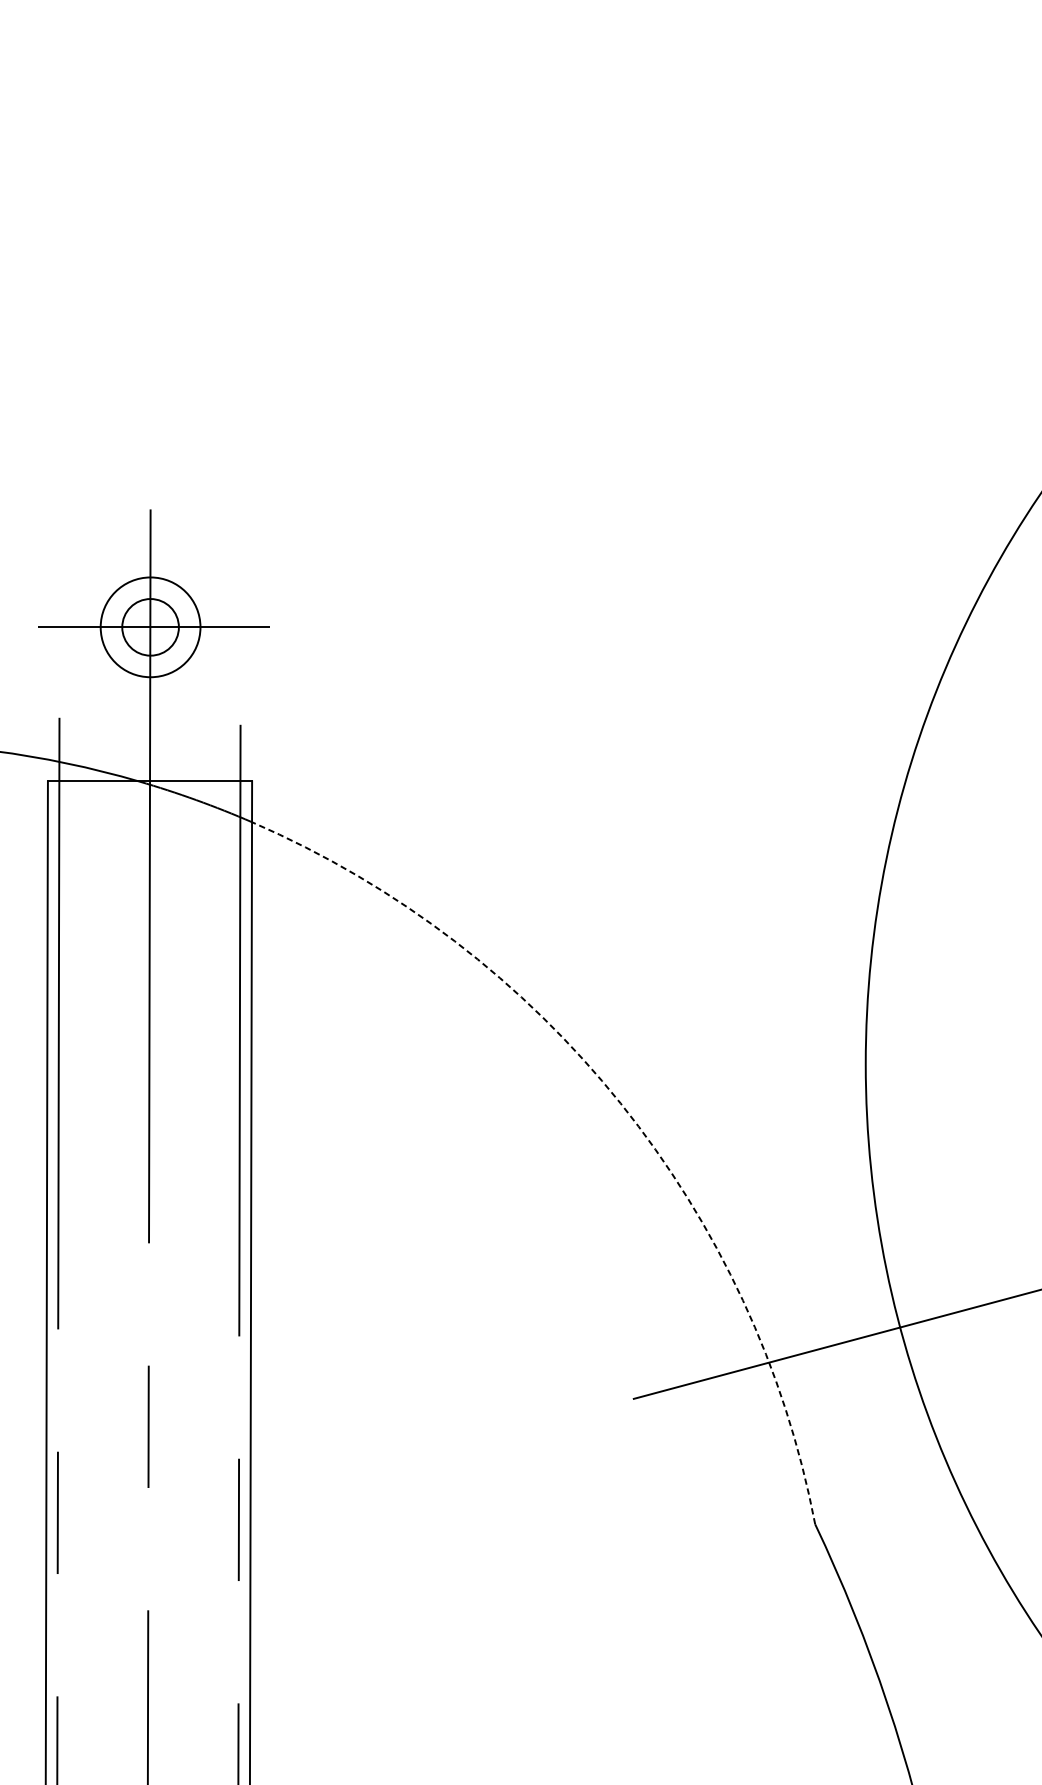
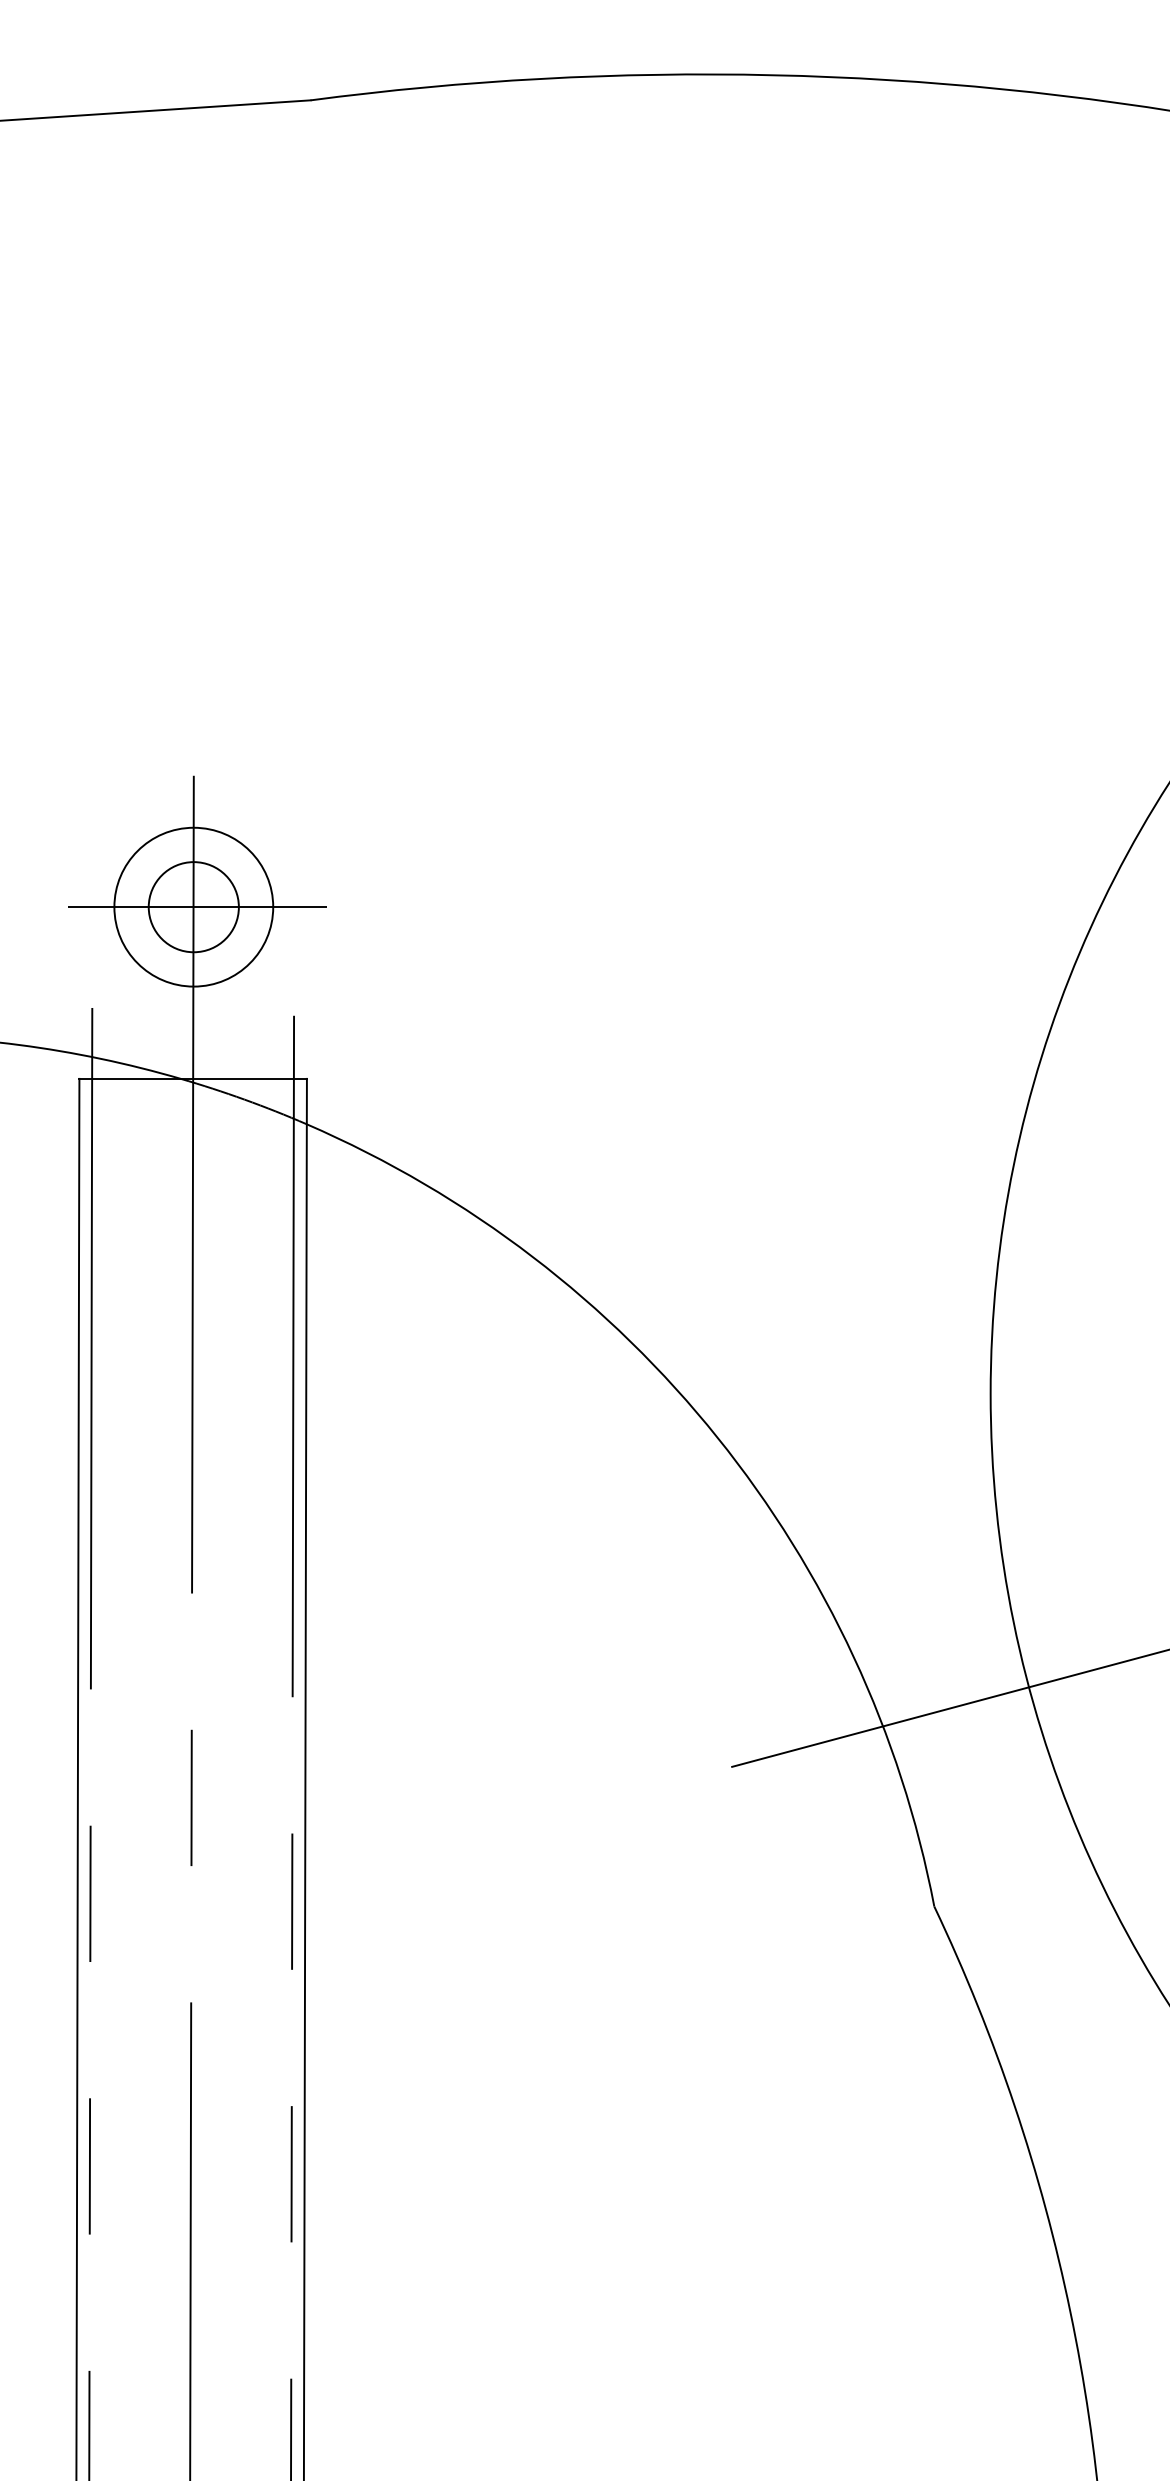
circle: (150, 626) -> (193, 906), size x1.43
circle: (150, 627) -> (193, 907), size x1.43
arc: (620, 1103) -> (717, 1437), dashed -> solid

